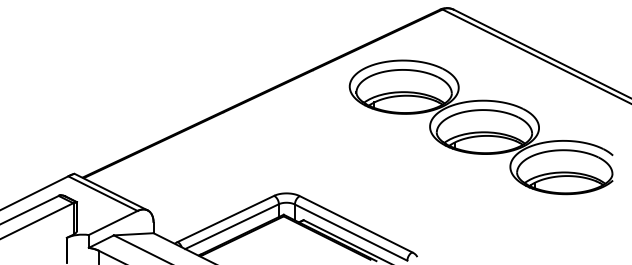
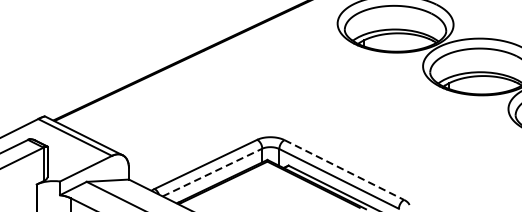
line: (356, 224) -> (344, 170), solid -> dashed
line: (232, 226) -> (212, 172), solid -> dashed

